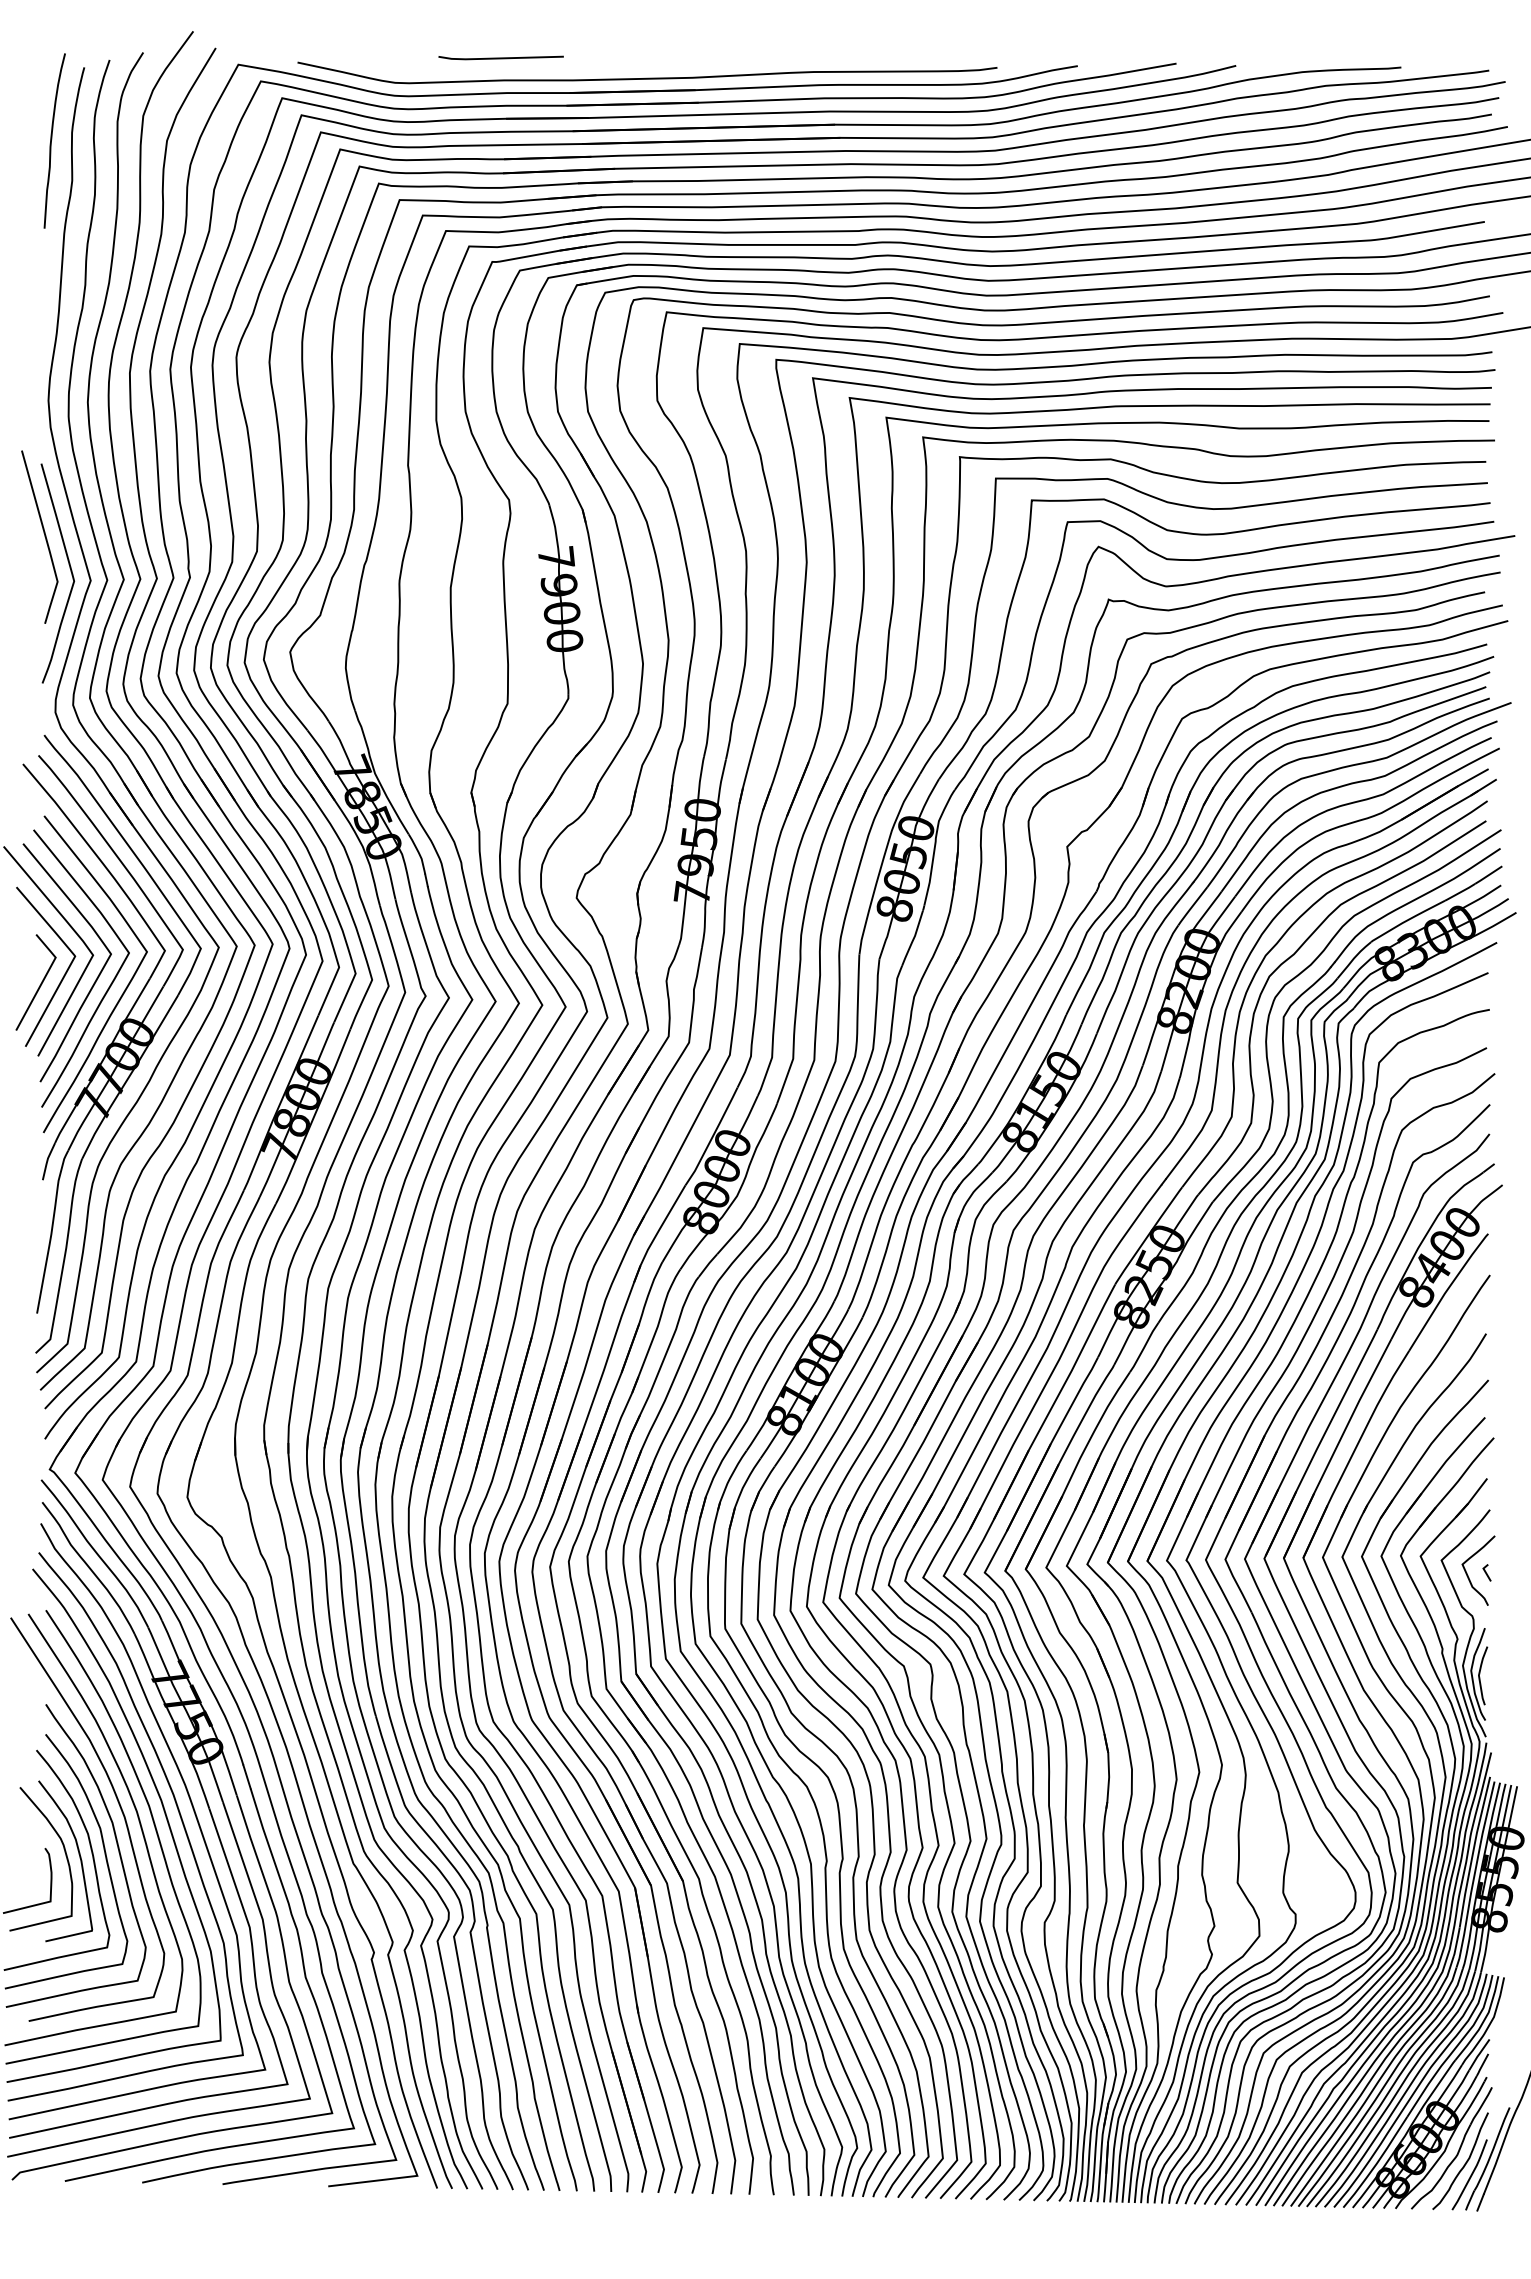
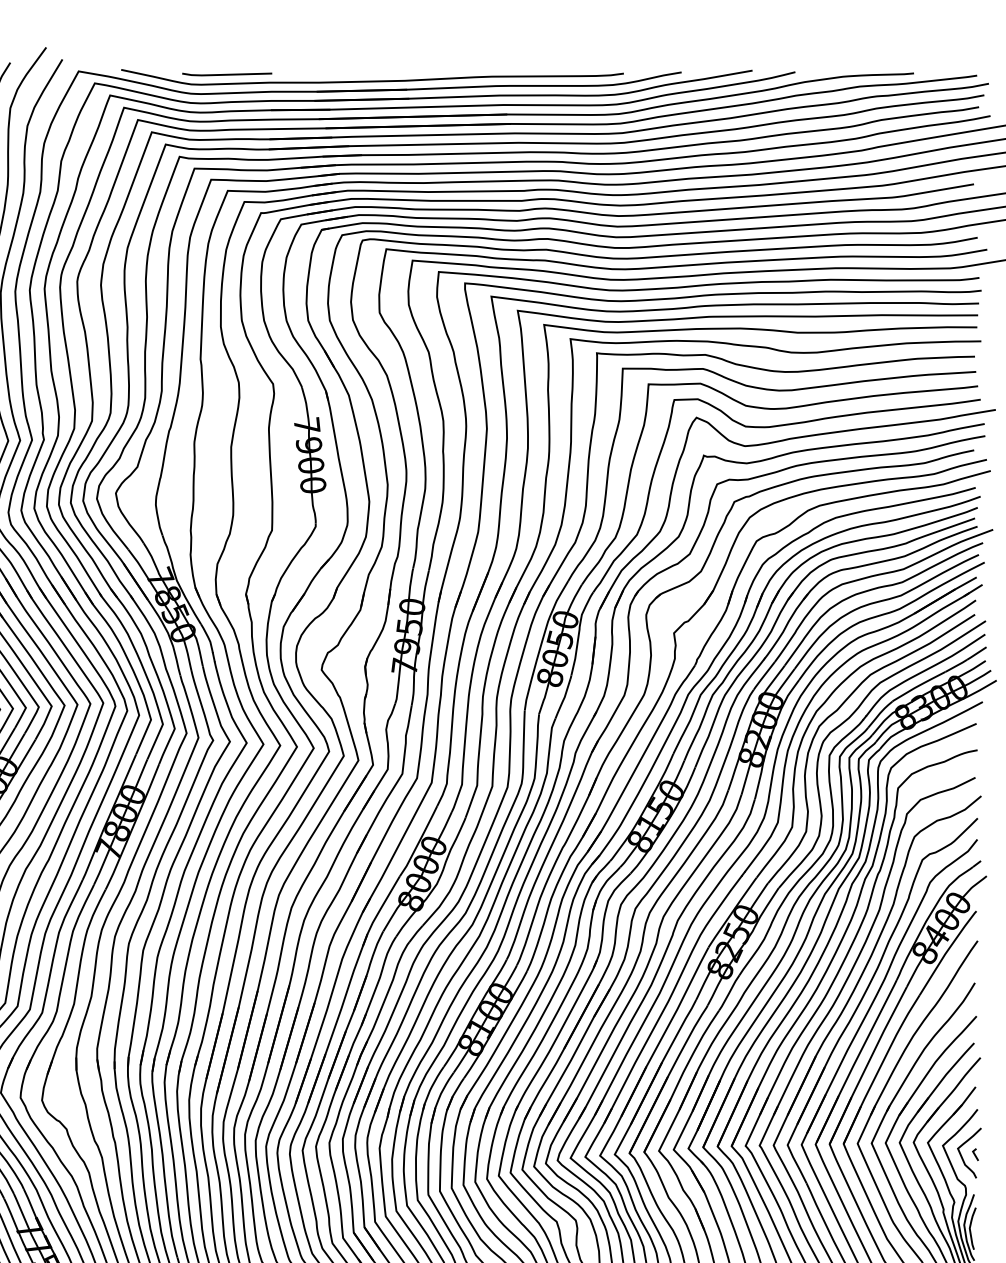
line: (500, 57) -> (226, 74), moved

